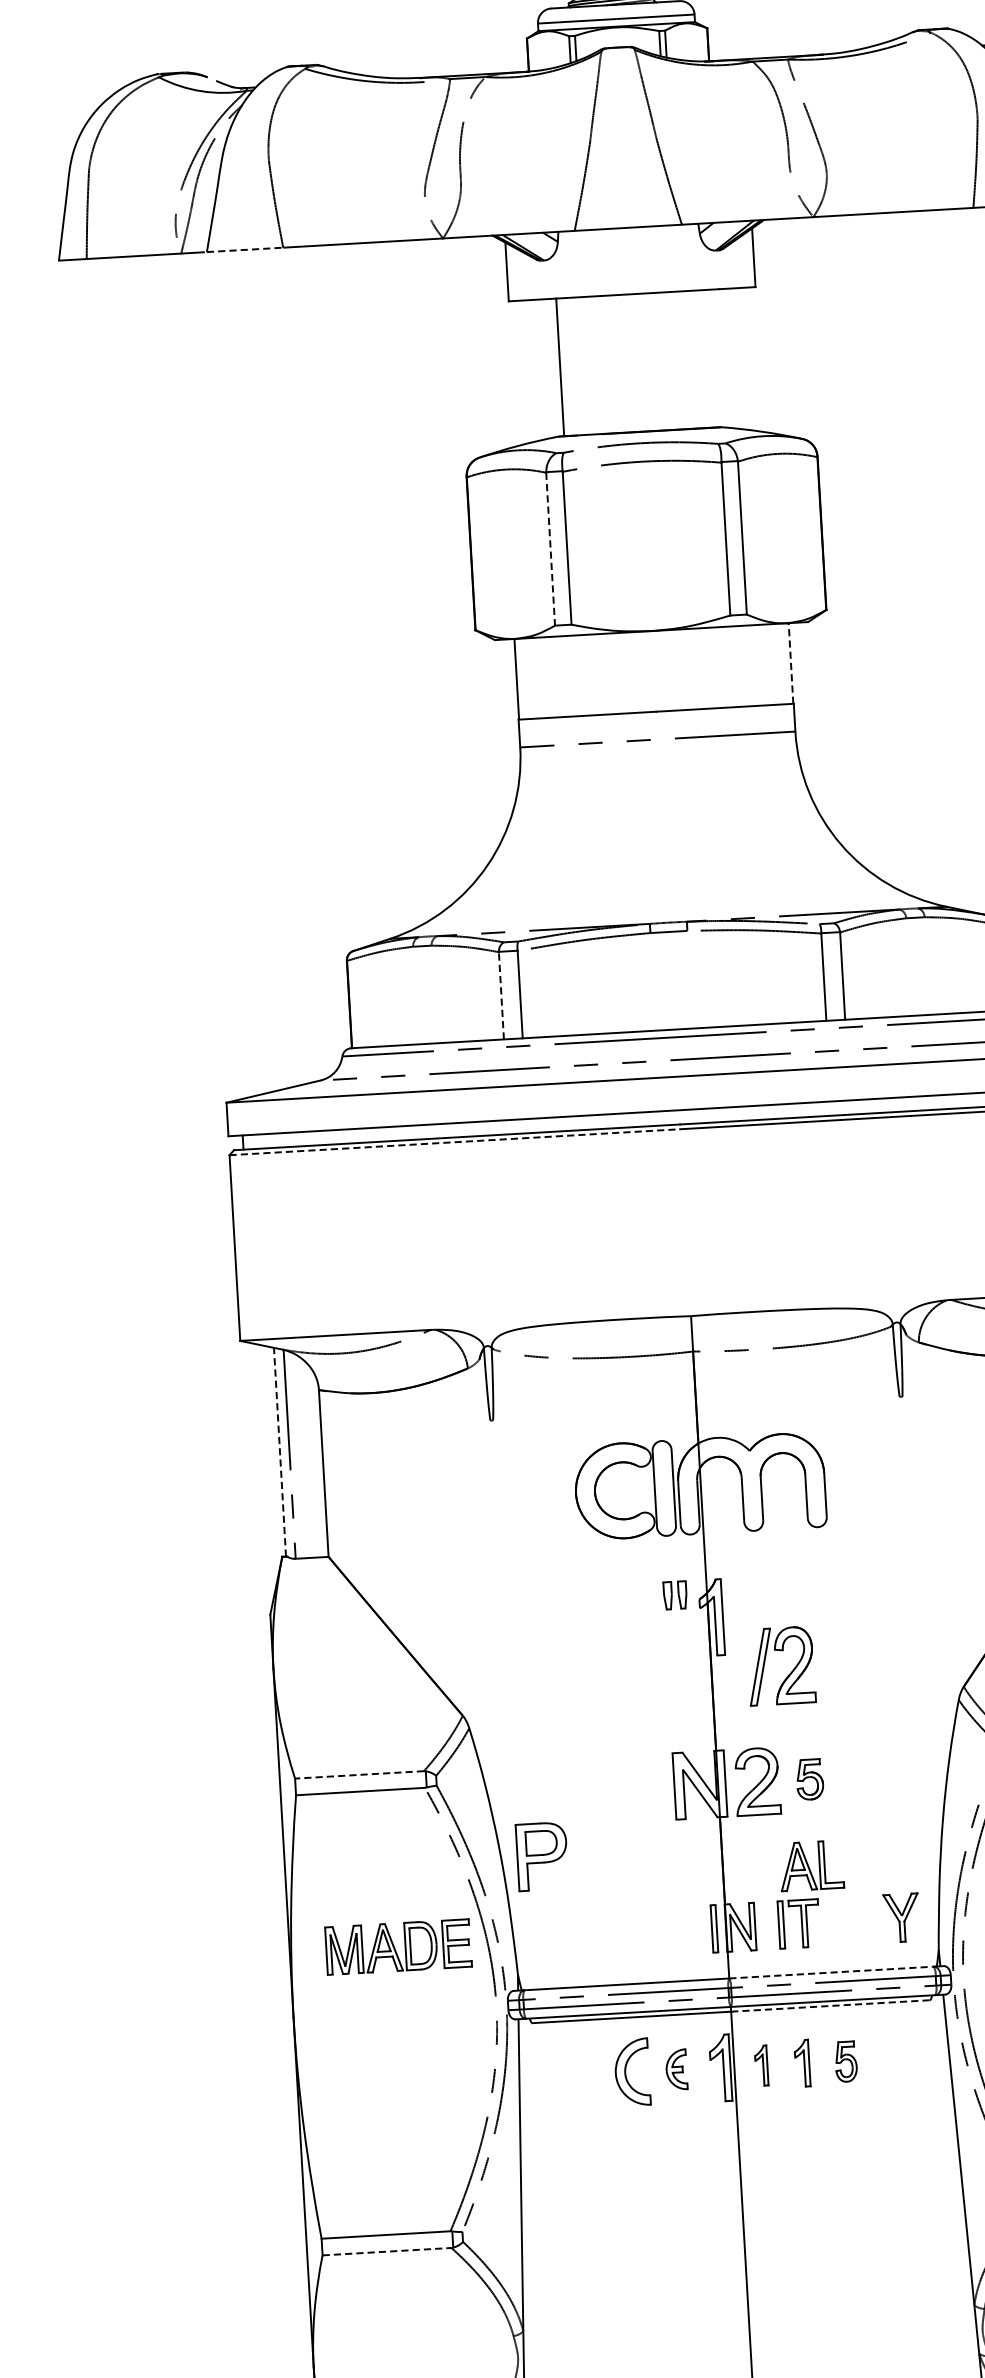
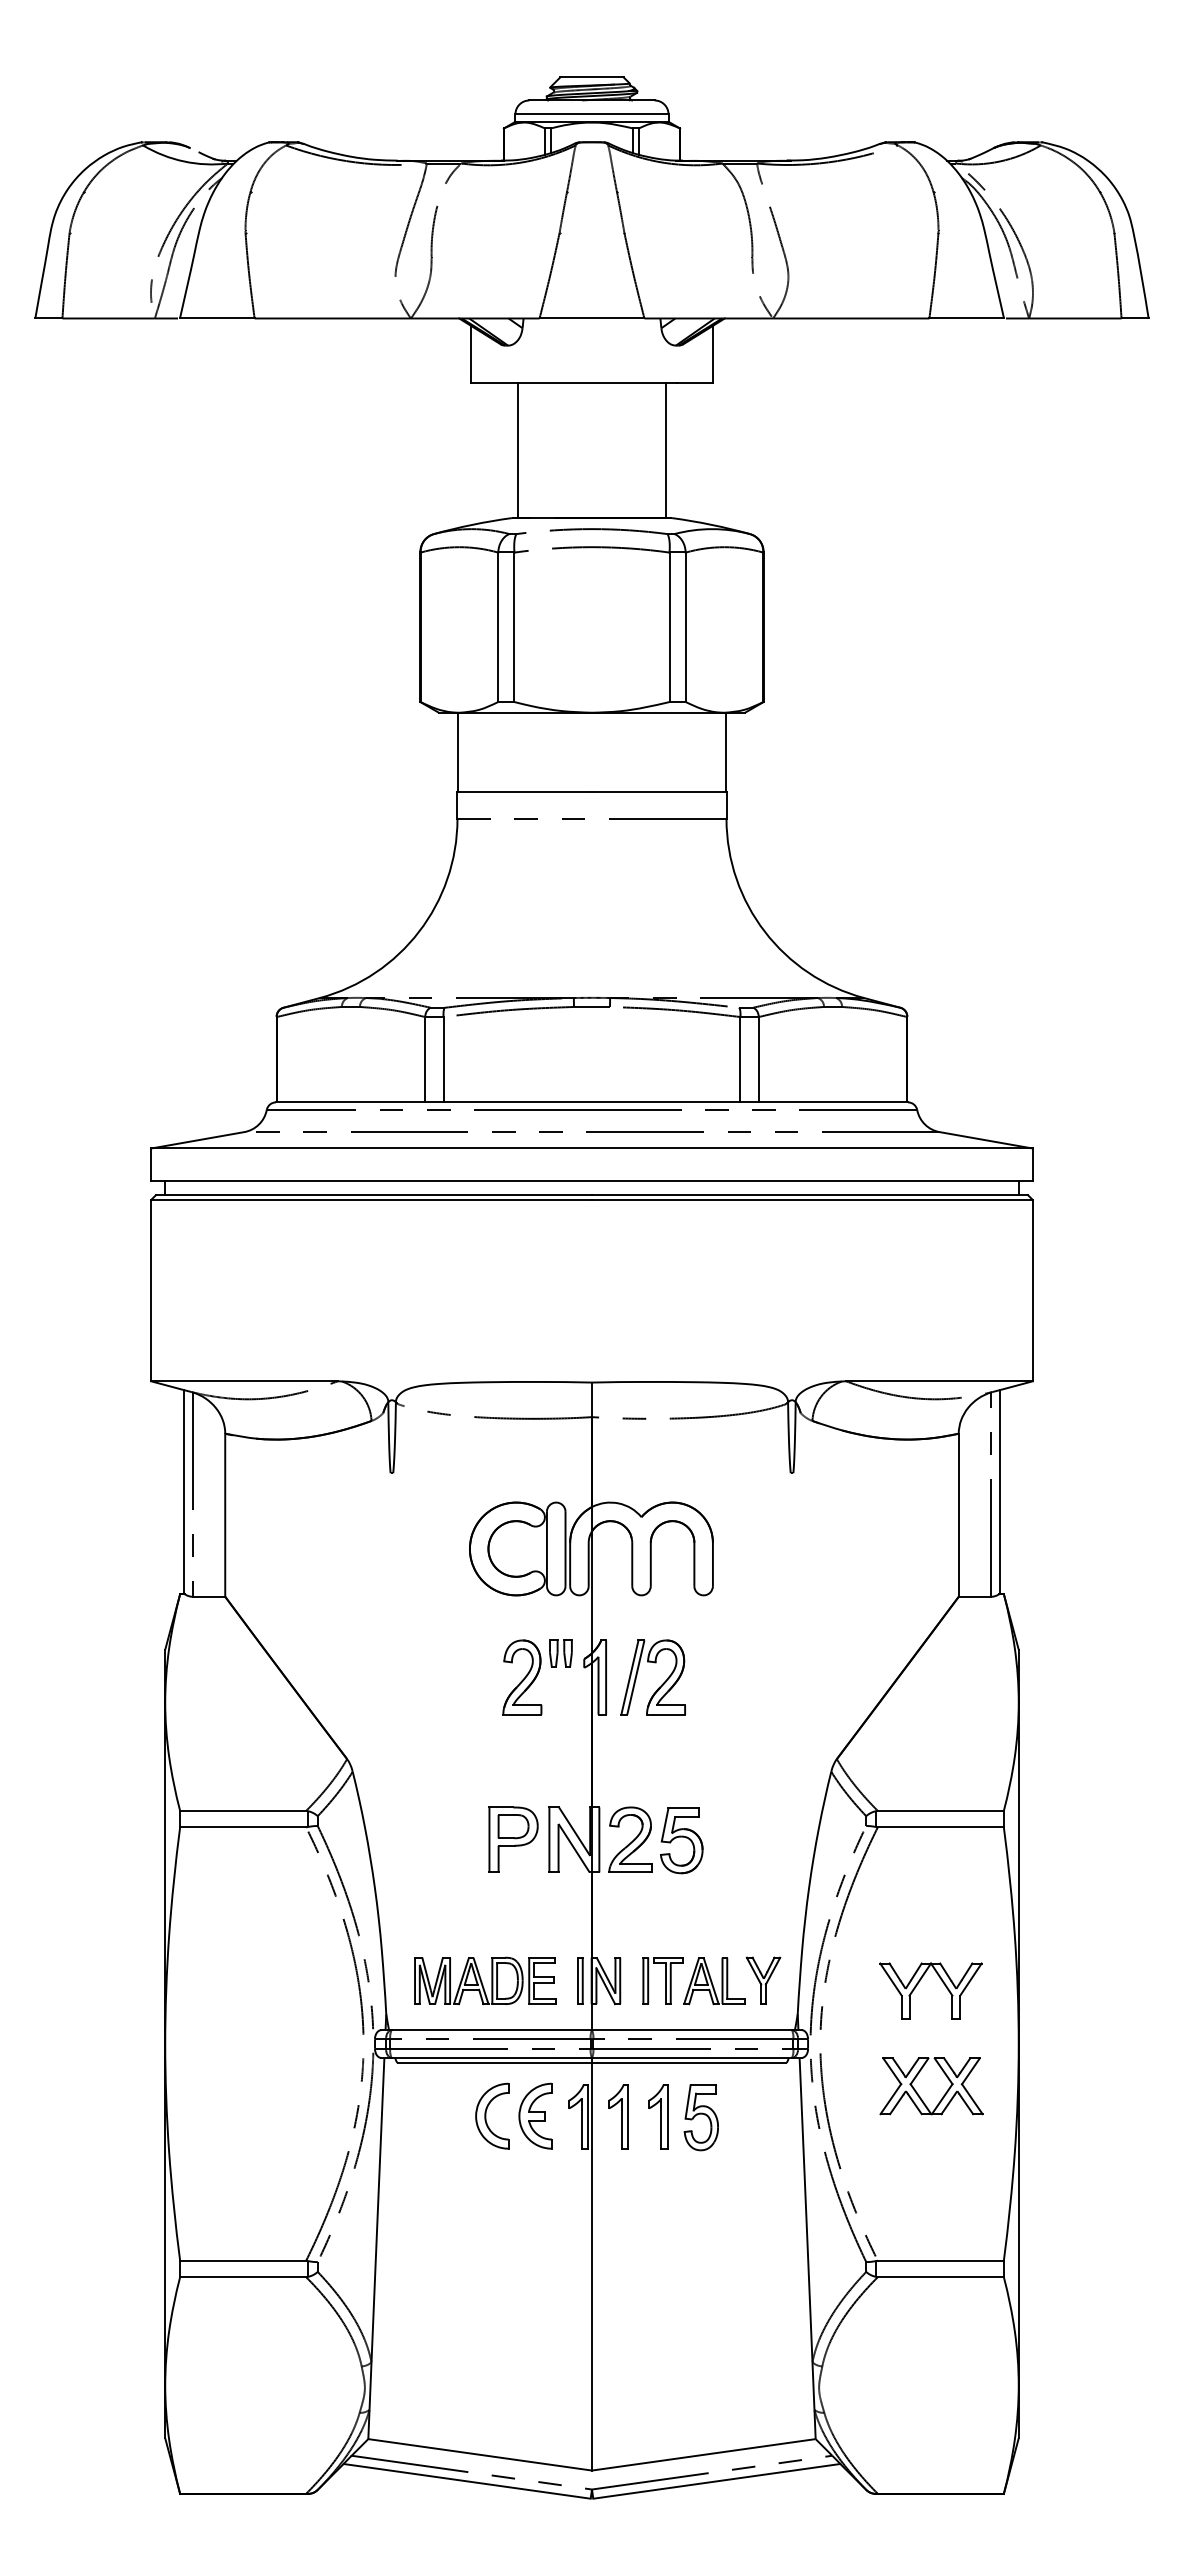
line: (245, 249) -> (217, 318), dashed -> solid
line: (712, 358) -> (666, 450), added
line: (550, 549) -> (498, 627), dashed -> solid
line: (791, 662) -> (726, 751), dashed -> solid
line: (501, 995) -> (425, 1059), dashed -> solid
line: (455, 1141) -> (372, 1199), dashed -> solid
line: (279, 1451) -> (183, 1491), dashed -> solid
part: (637, 1621) -> (522, 1677), added
part: (789, 1673) -> (660, 1685), moved
line: (359, 1774) -> (243, 1810), dashed -> solid
part: (809, 1779) -> (681, 1840), size x1.67
part: (542, 1856) -> (513, 1839), moved
part: (811, 1866) -> (714, 1981), moved
part: (398, 1946) -> (485, 1980), moved
line: (832, 1972) -> (692, 2030), dashed -> solid
line: (830, 2005) -> (689, 2062), dashed -> solid
part: (845, 2061) -> (700, 2117), size x1.67
part: (802, 2062) -> (658, 2116), size x1.43
part: (761, 2065) -> (618, 2116), size x1.67
part: (676, 2069) -> (535, 2115), size x1.67
line: (387, 2252) -> (243, 2277), dashed -> solid

